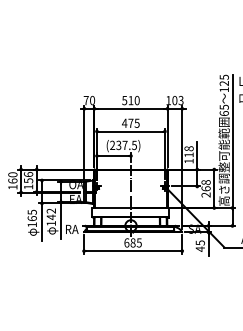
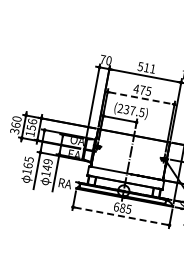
text: (136, 100) -> (152, 68), 510 -> 511
line: (131, 131) -> (141, 98), solid -> dashed
text: (12, 186) -> (14, 130), 160 -> 360
text: (51, 210) -> (48, 161), 142 -> 149
line: (133, 251) -> (121, 216), solid -> dashed

